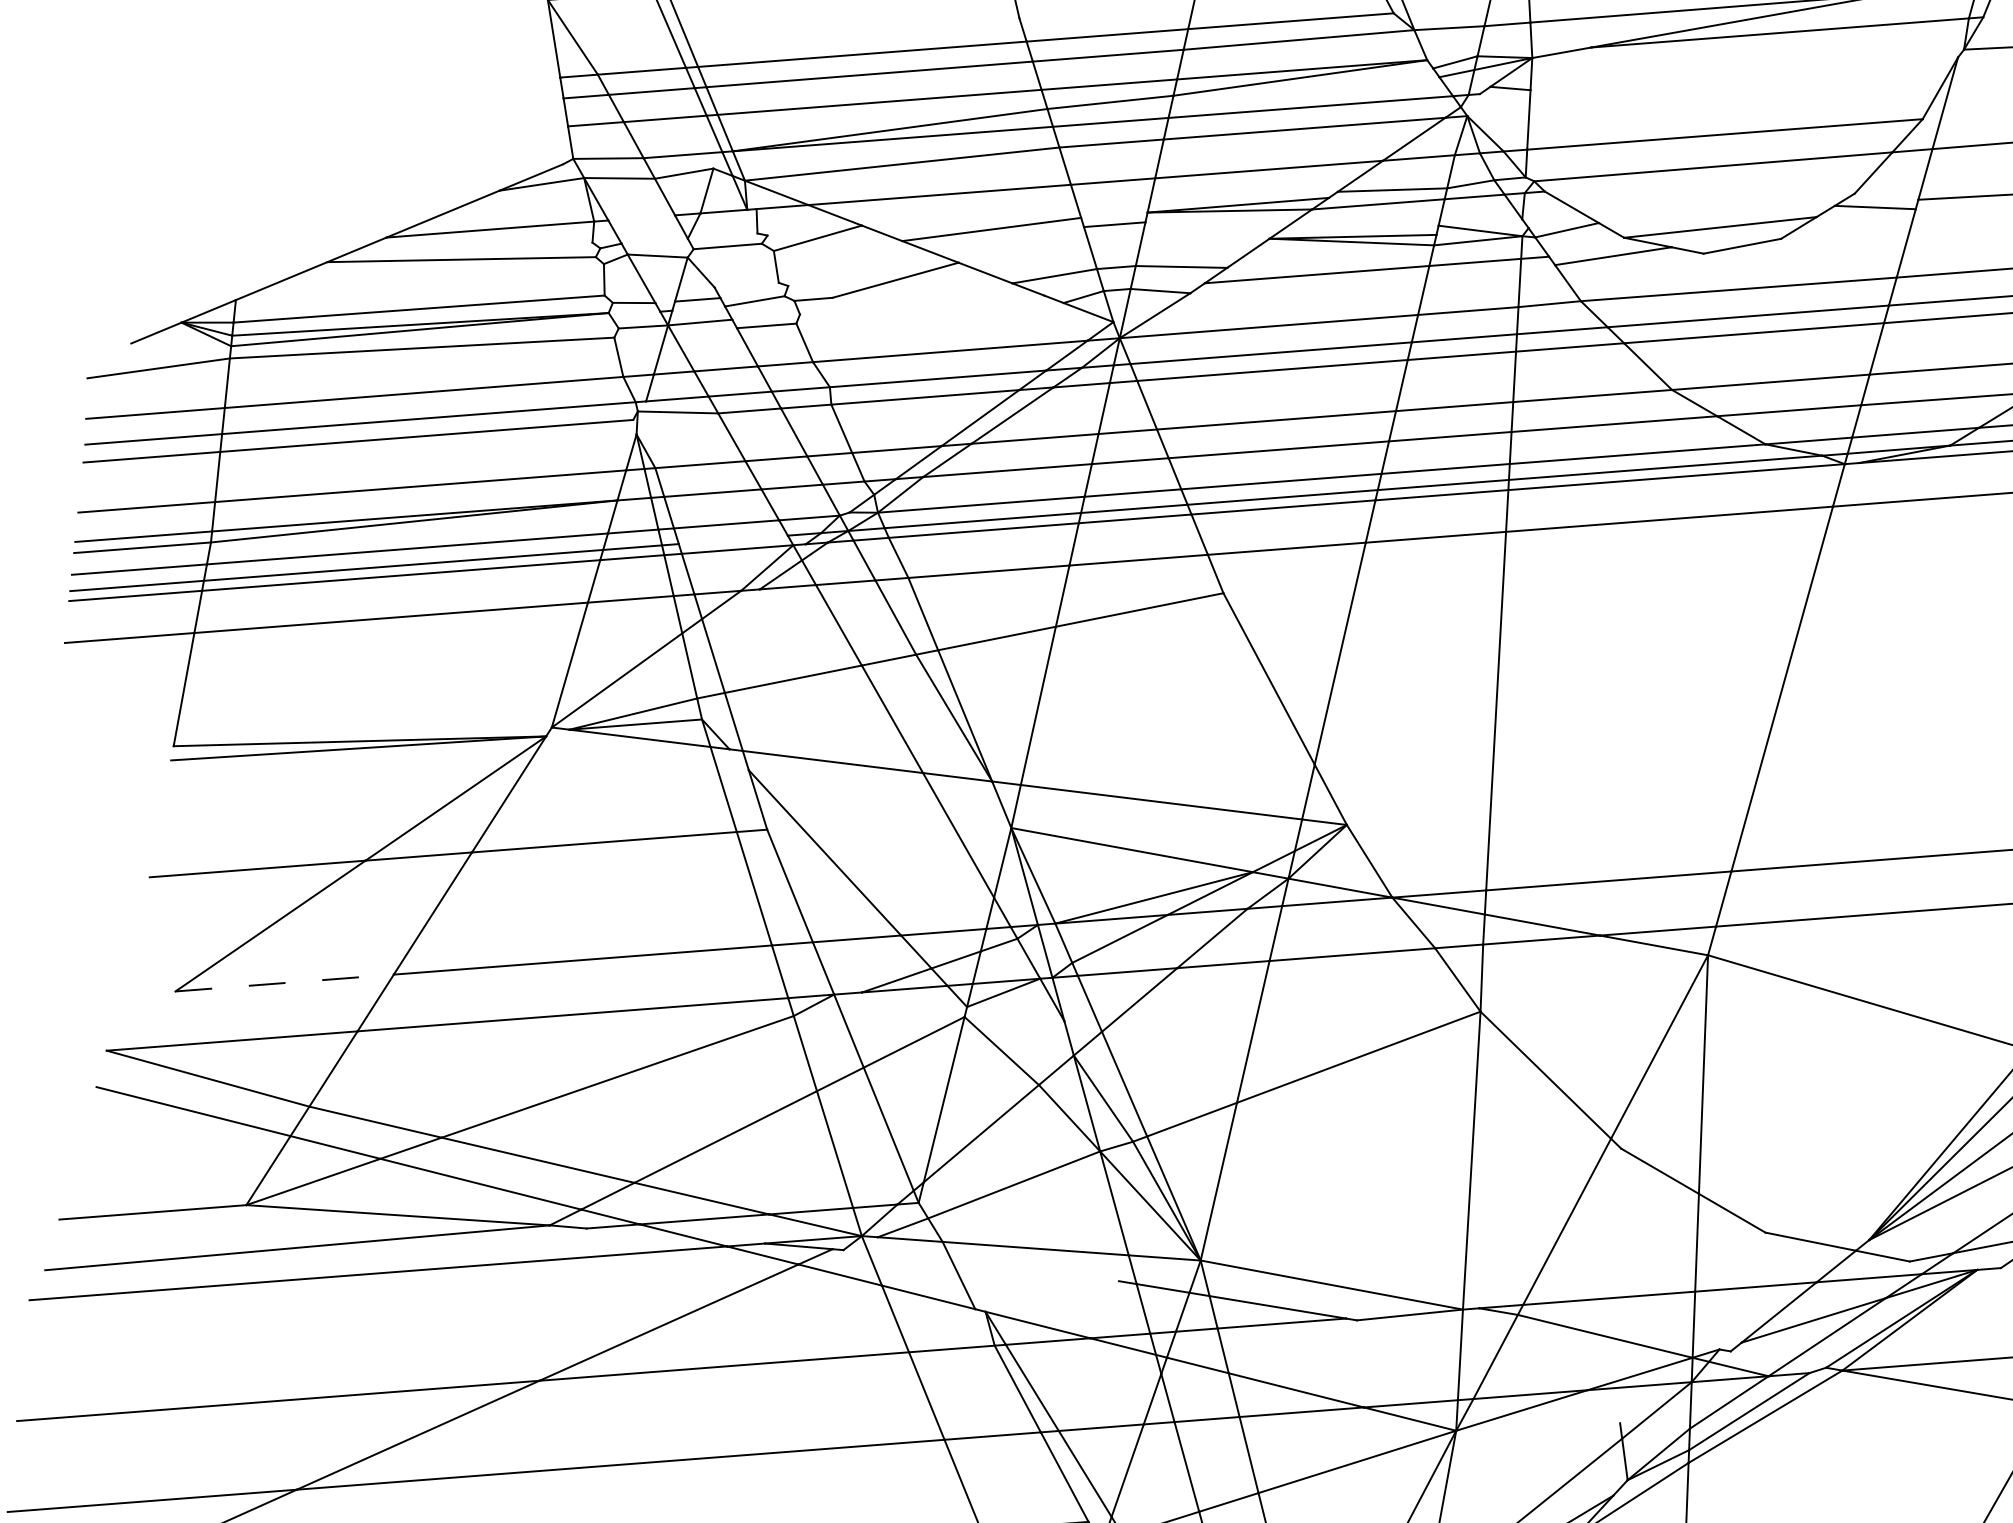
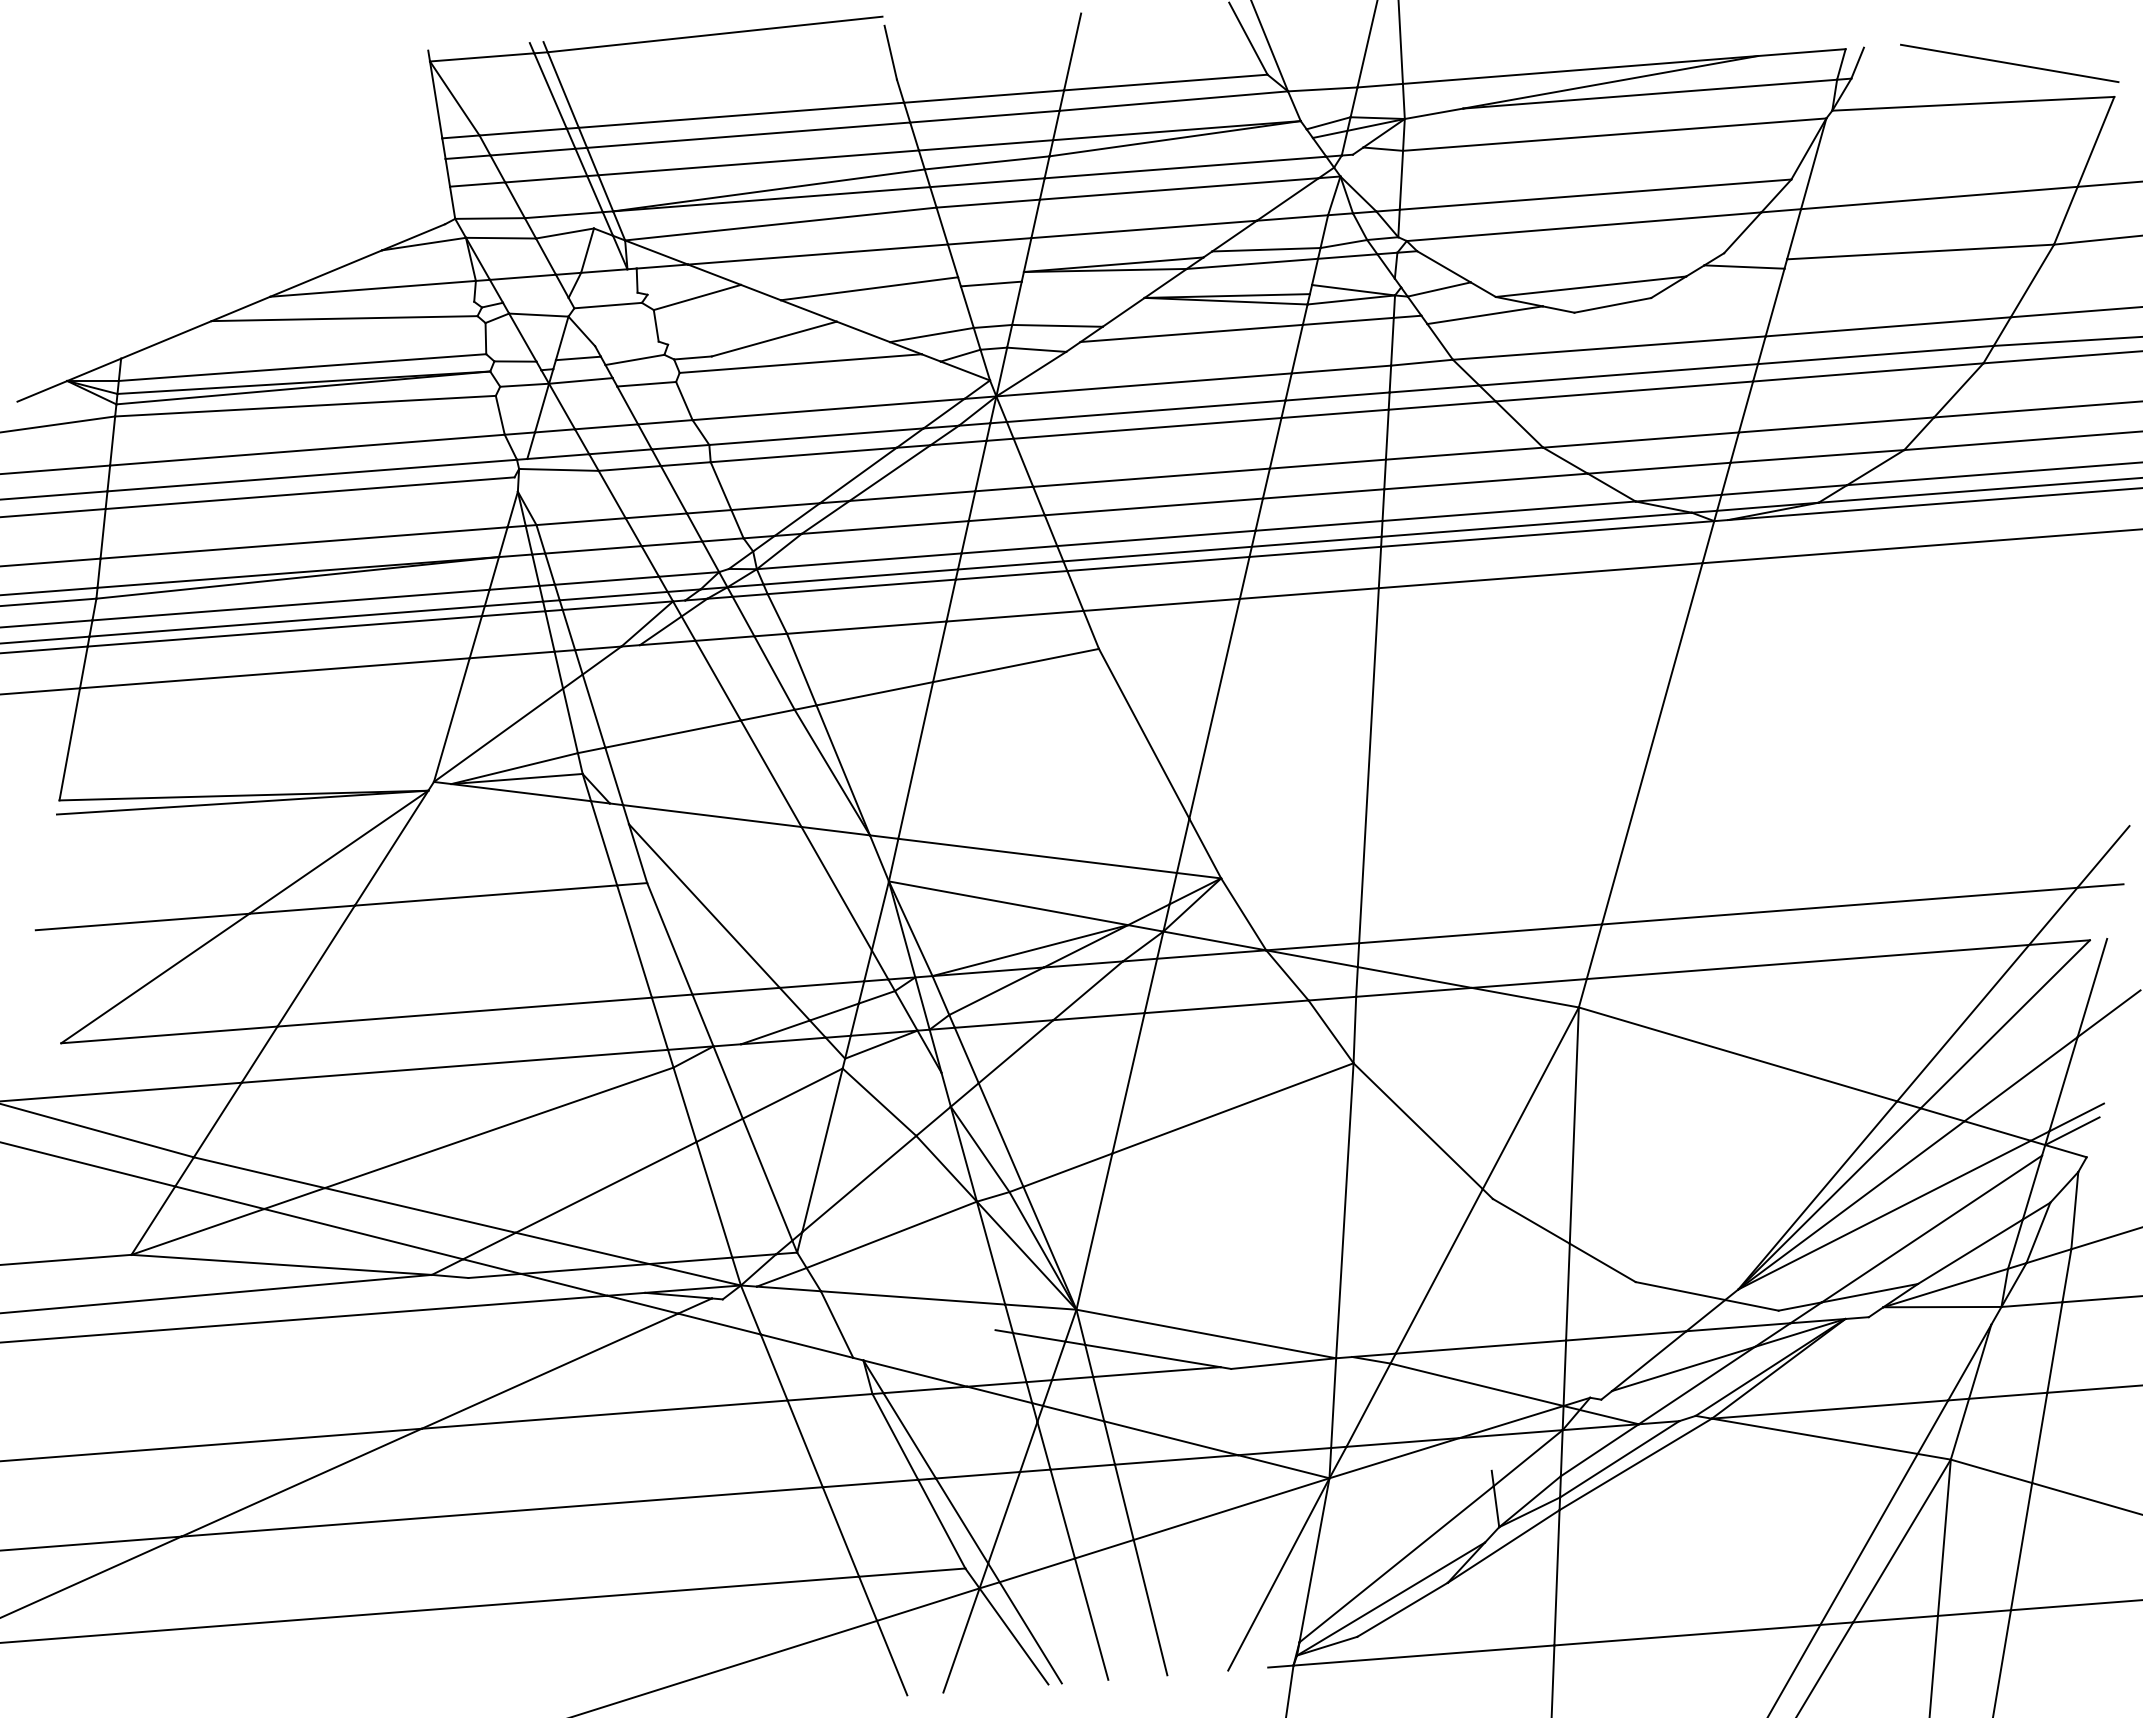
line: (1744, 73) -> (1614, 134), added
line: (641, 217) -> (522, 276), added
line: (922, 304) -> (800, 363), added
line: (733, 539) -> (613, 595), added
line: (284, 982) -> (169, 1034), dashed -> solid

